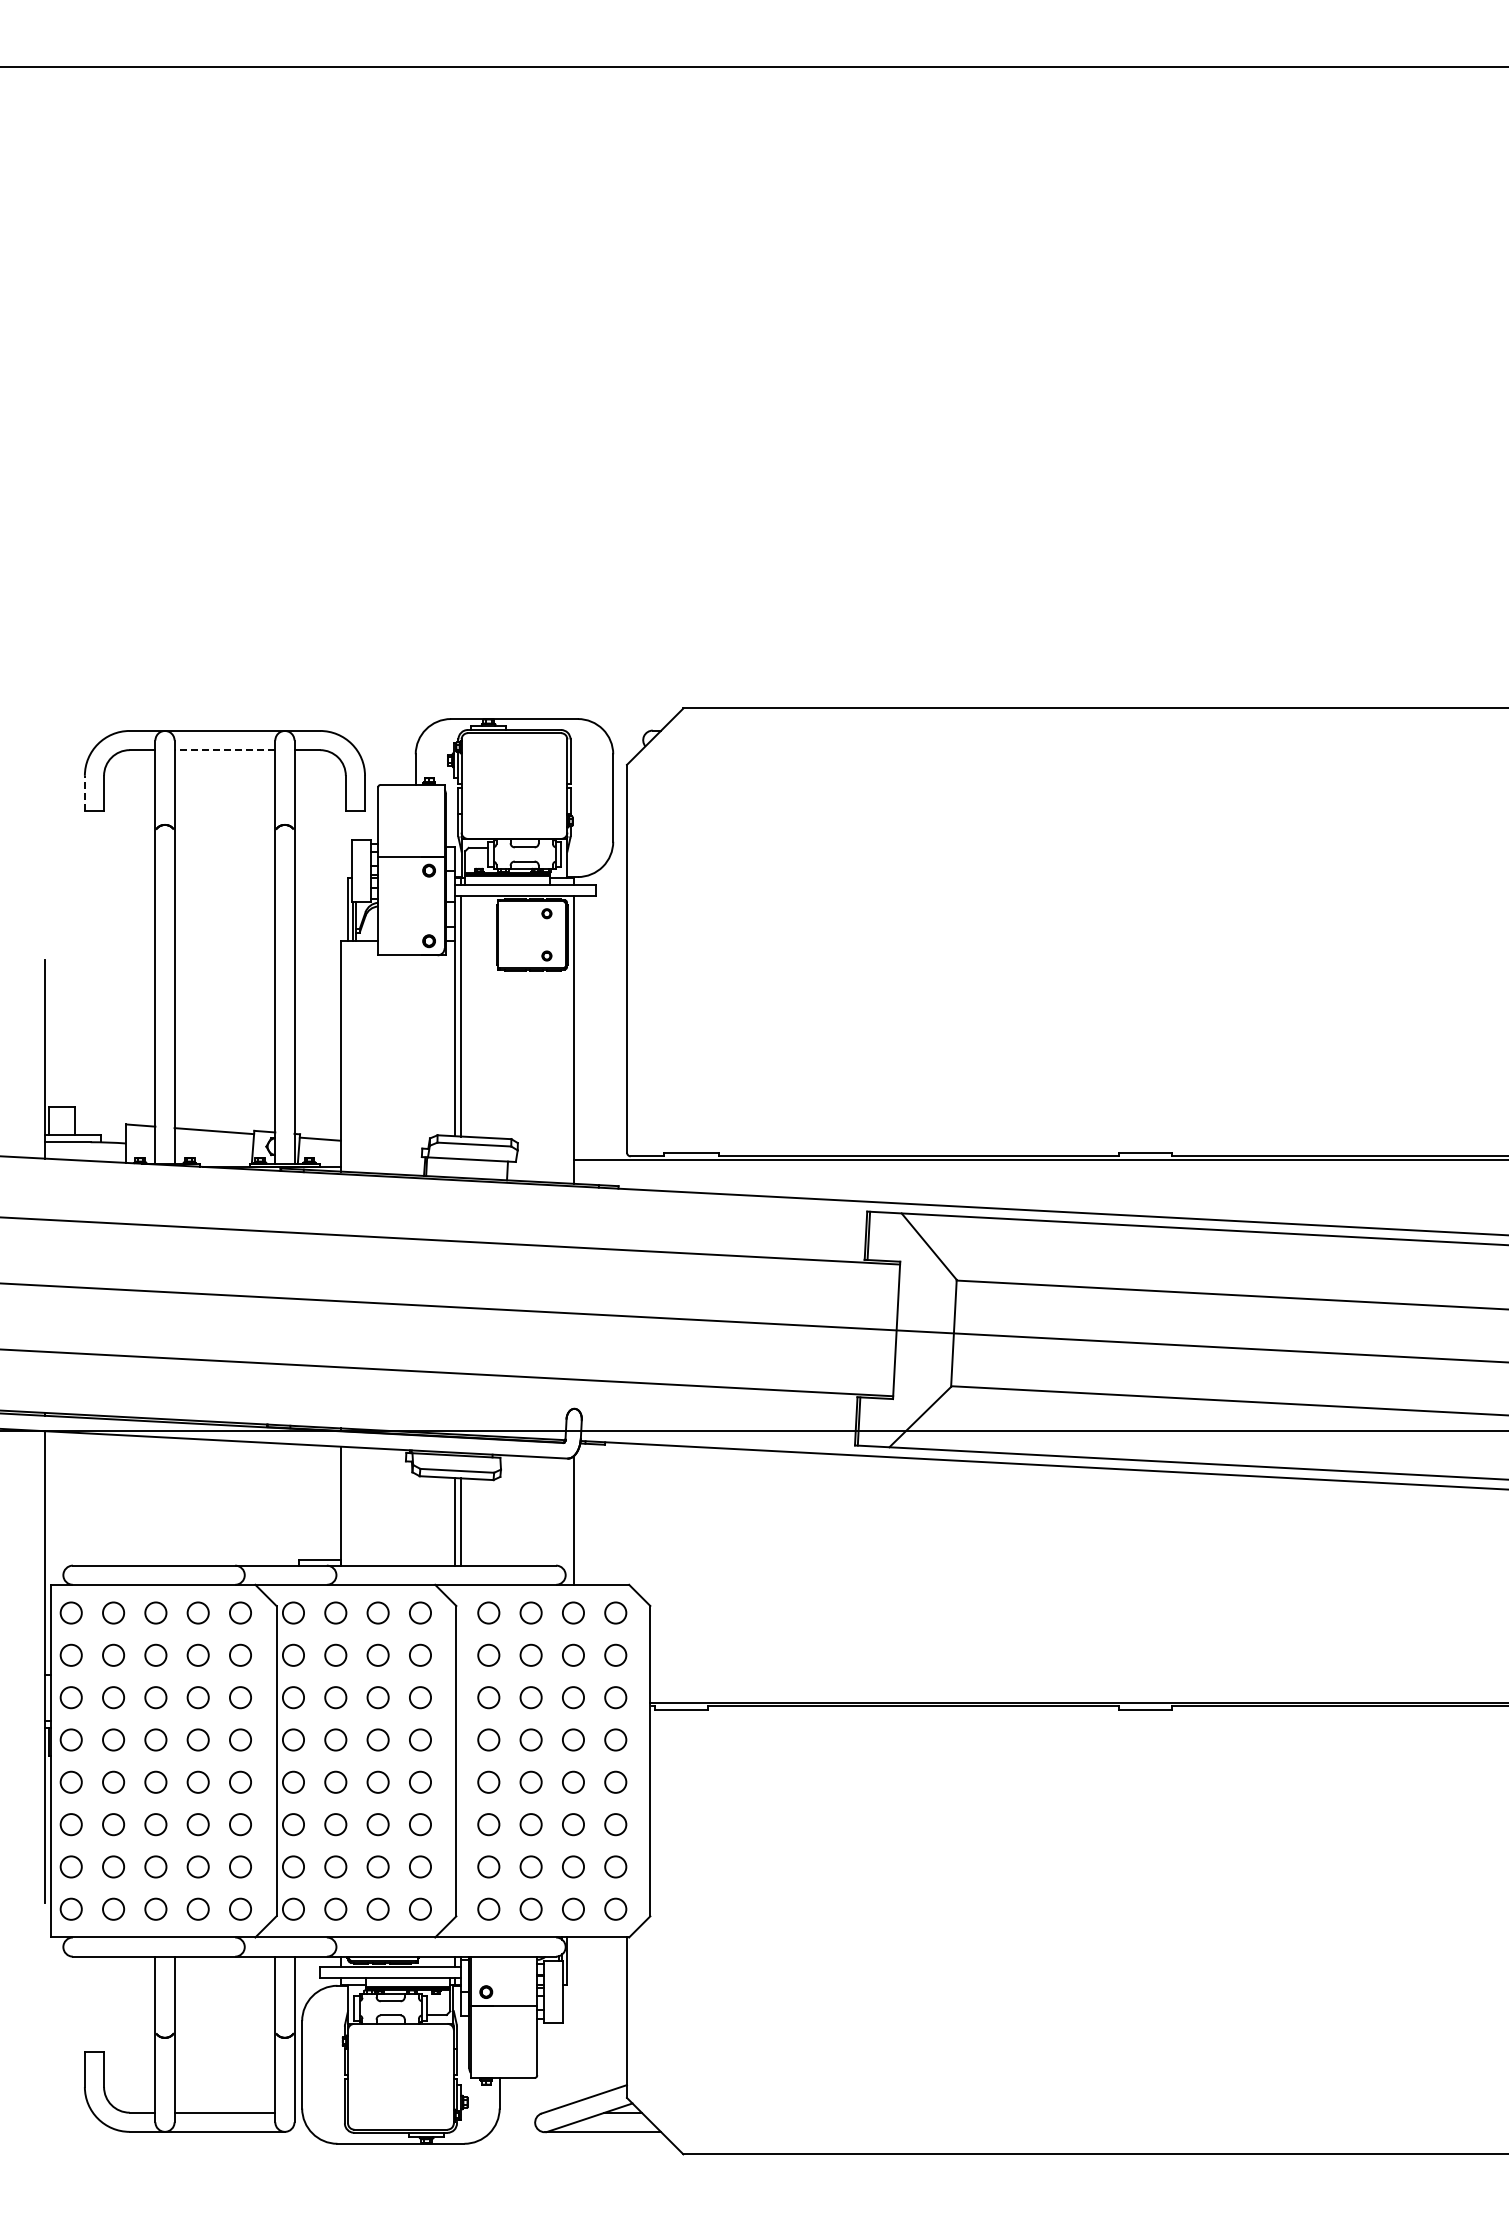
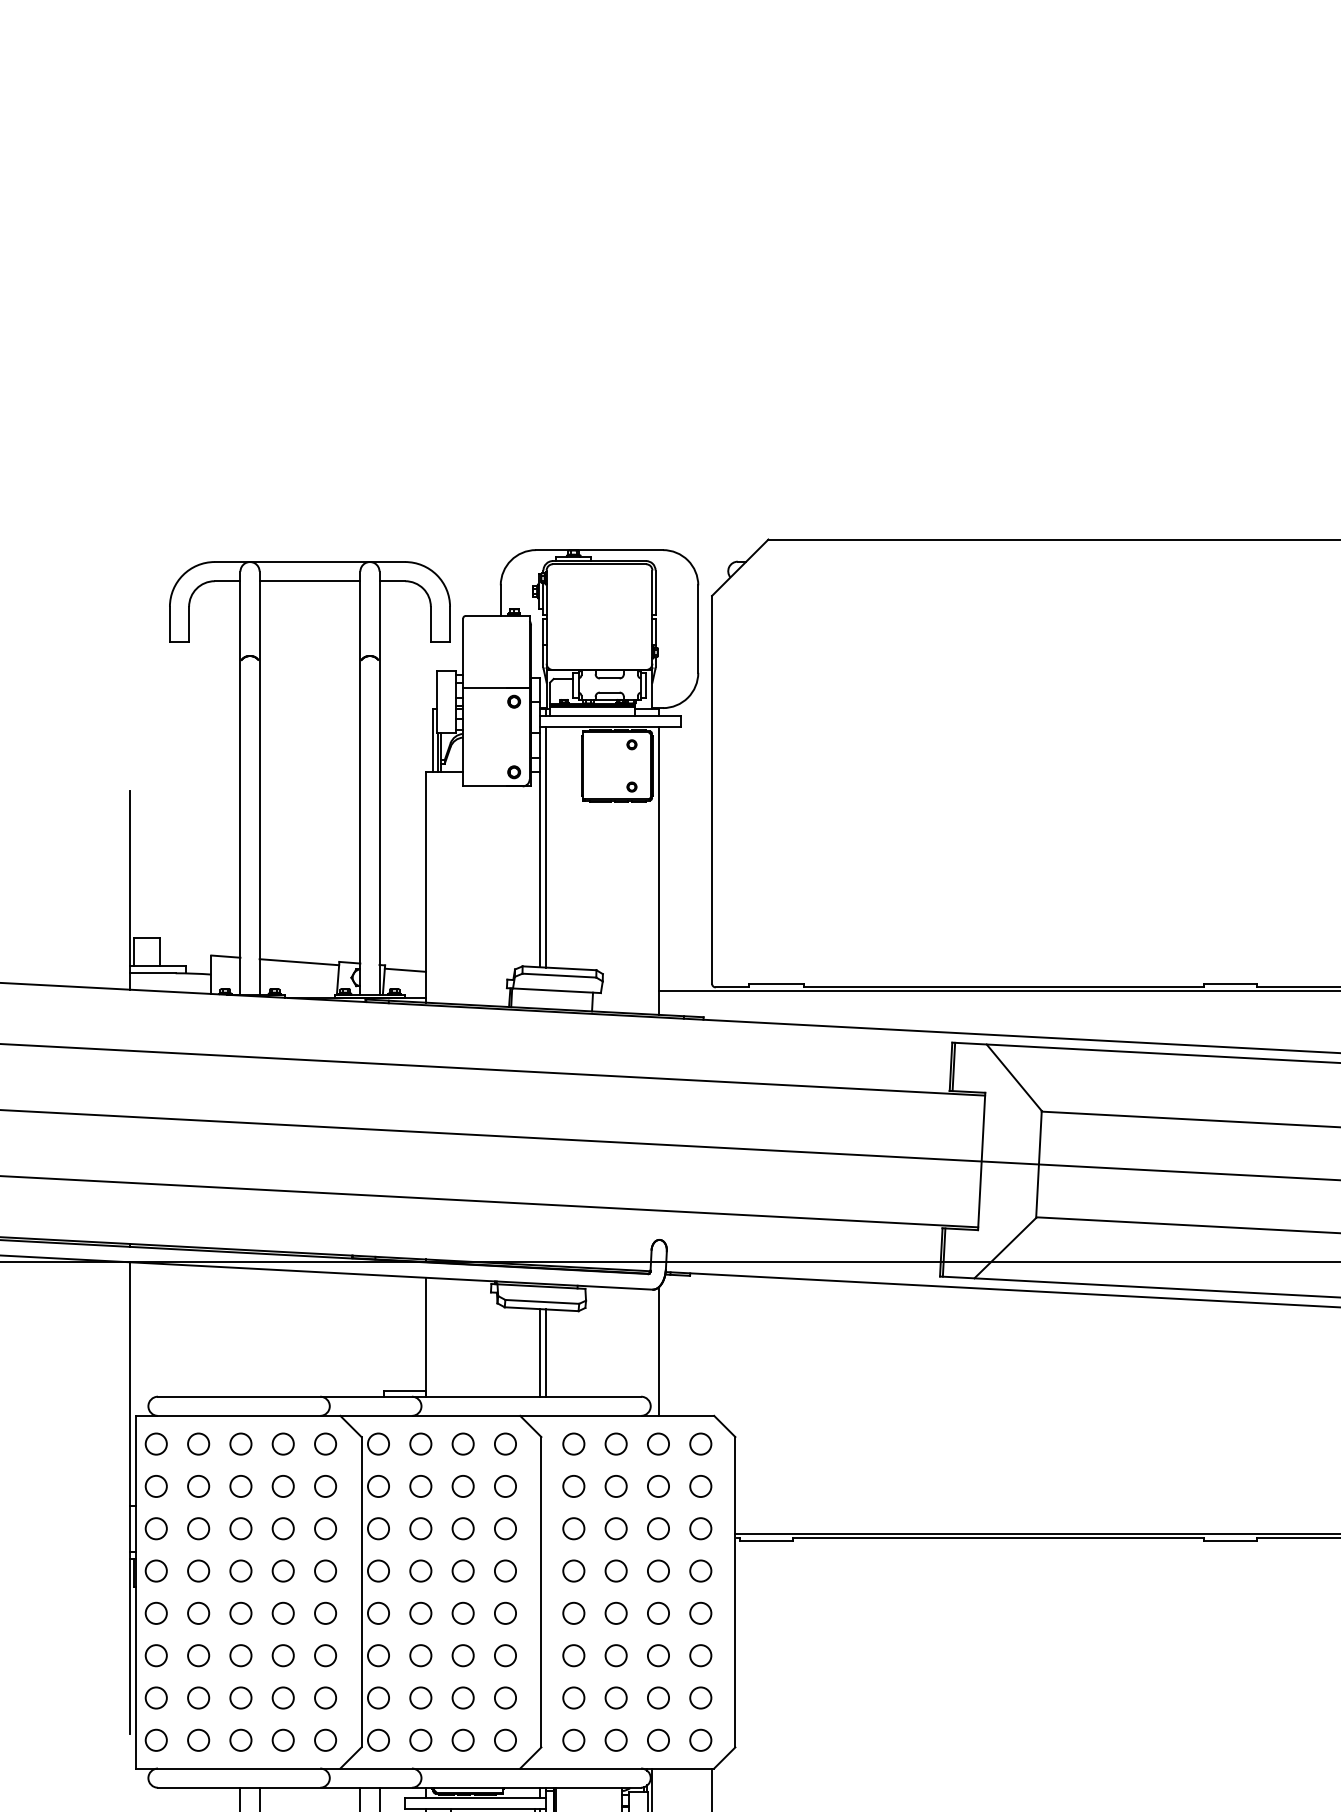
line: (224, 750) -> (309, 581), dashed -> solid
line: (84, 793) -> (169, 624), dashed -> solid

